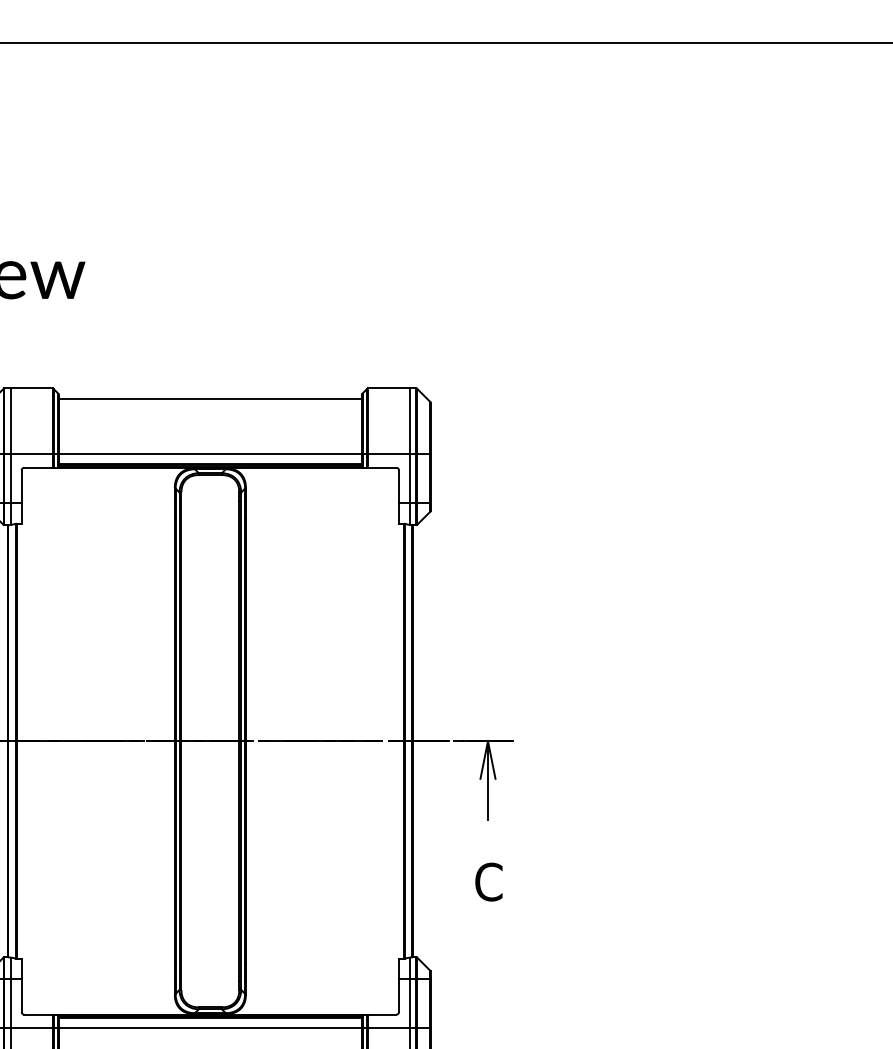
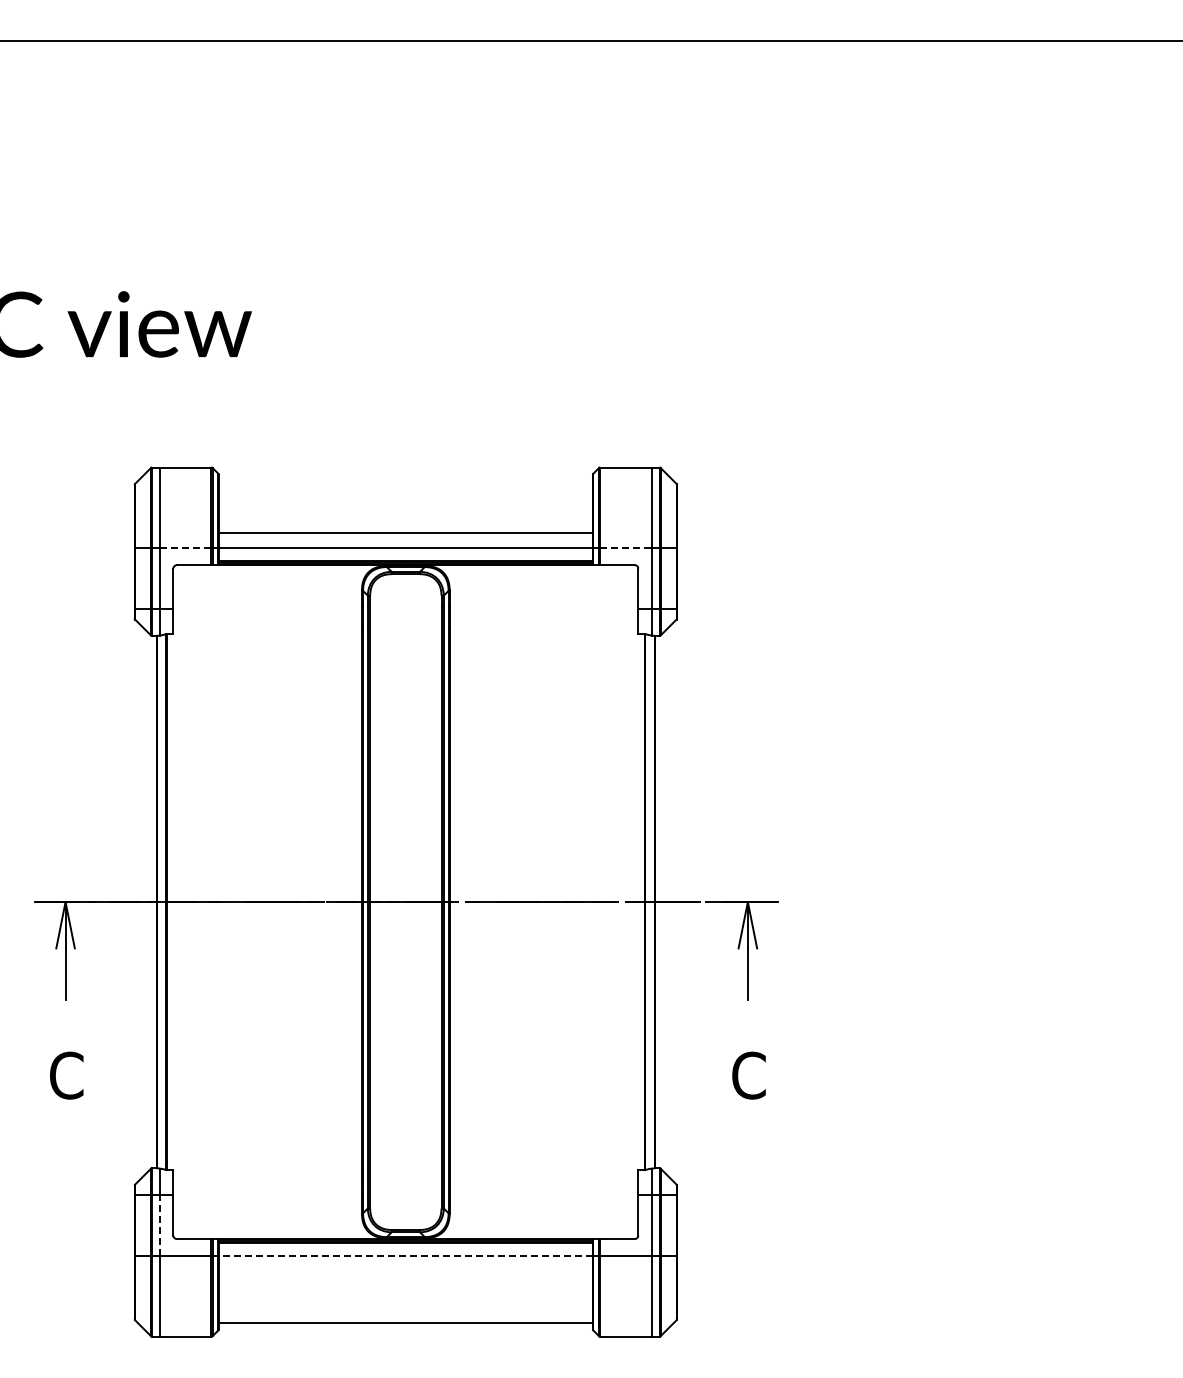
line: (210, 399) -> (405, 532), moved
line: (31, 454) -> (185, 548), solid -> dashed
line: (389, 454) -> (626, 548), solid -> dashed
line: (10, 1002) -> (159, 1224), solid -> dashed
line: (210, 1028) -> (405, 1255), solid -> dashed

